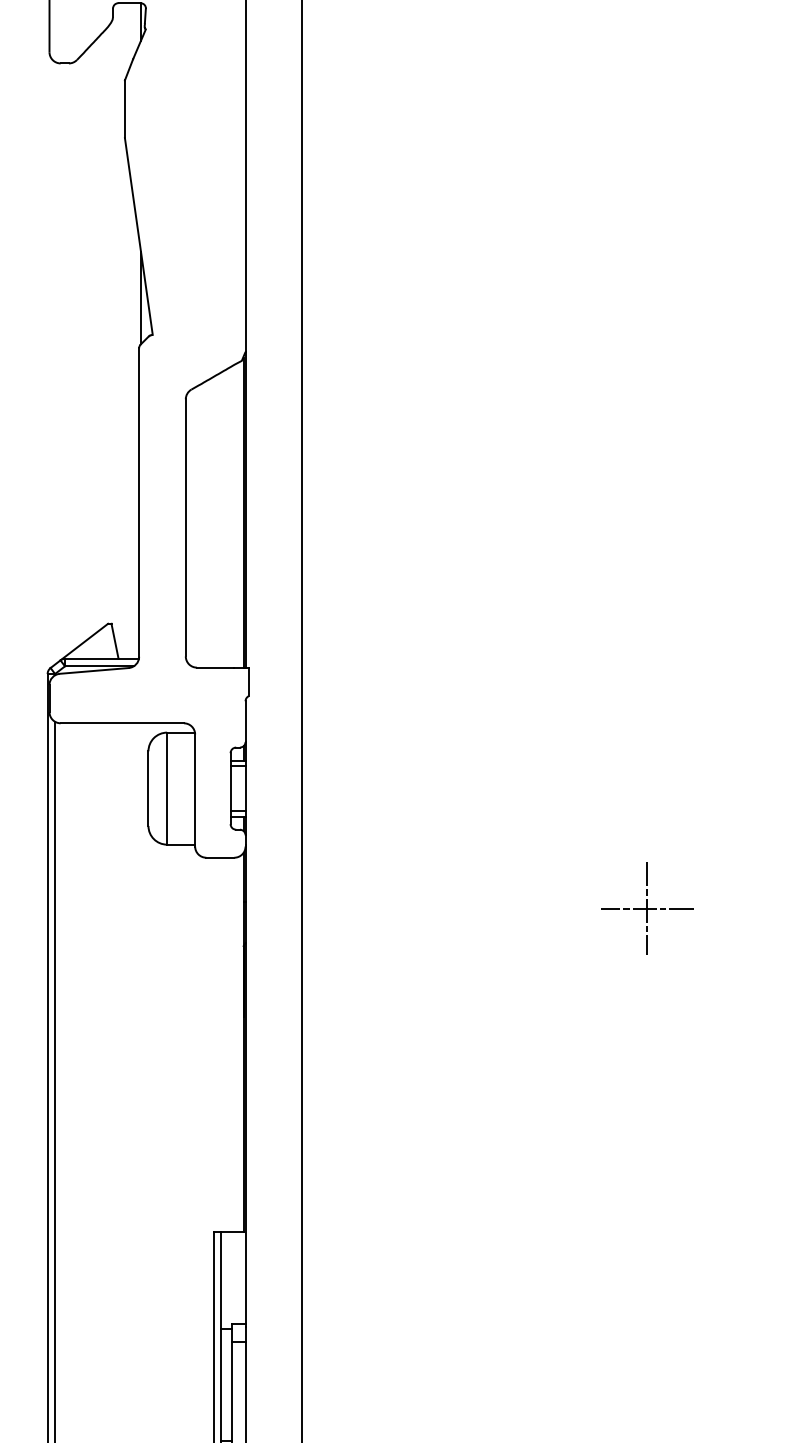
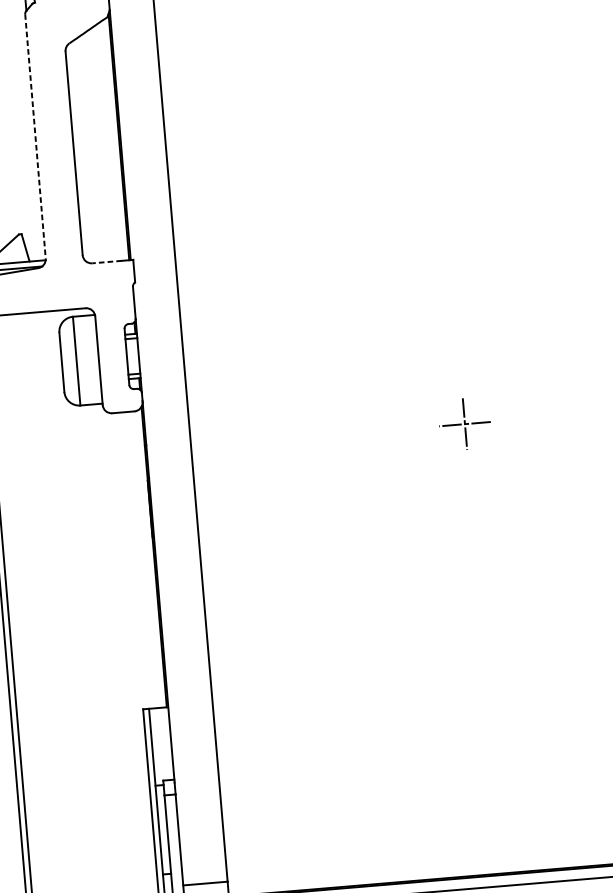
line: (139, 503) -> (35, 137), solid -> dashed
line: (215, 667) -> (106, 261), solid -> dashed
part: (647, 908) -> (465, 424), size x0.7

